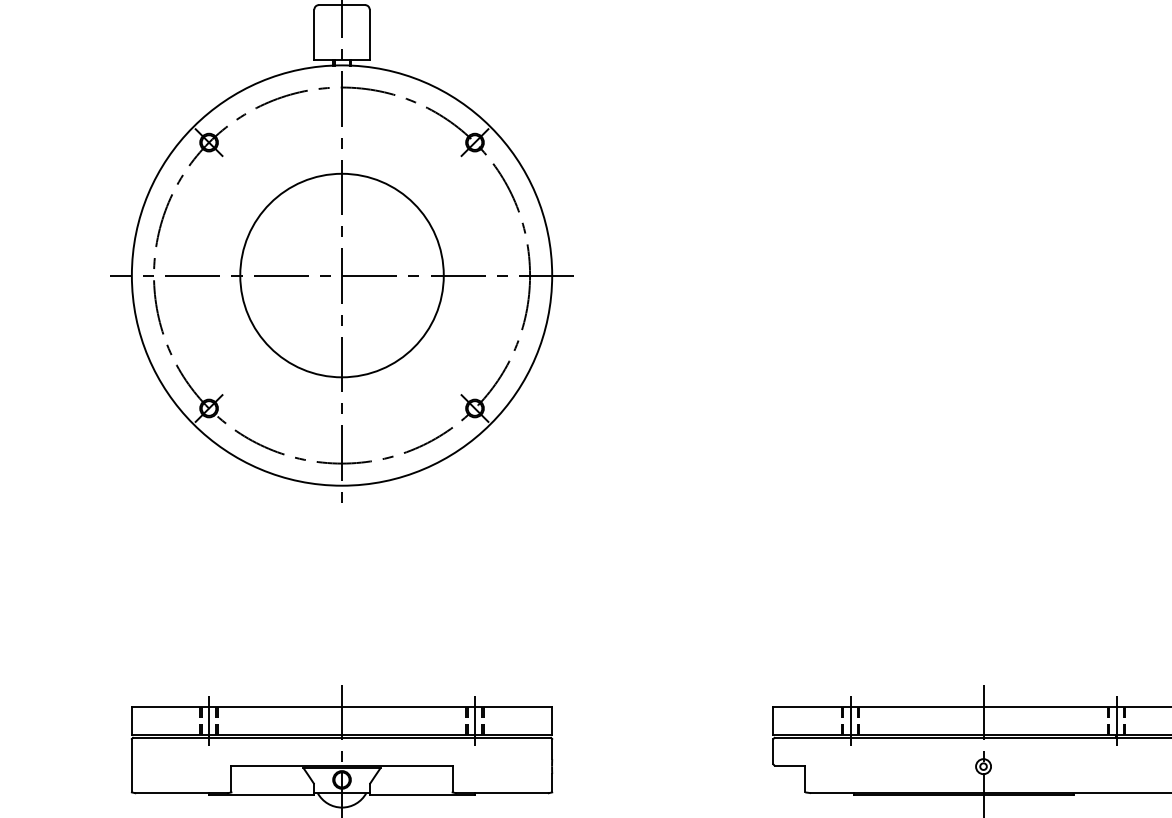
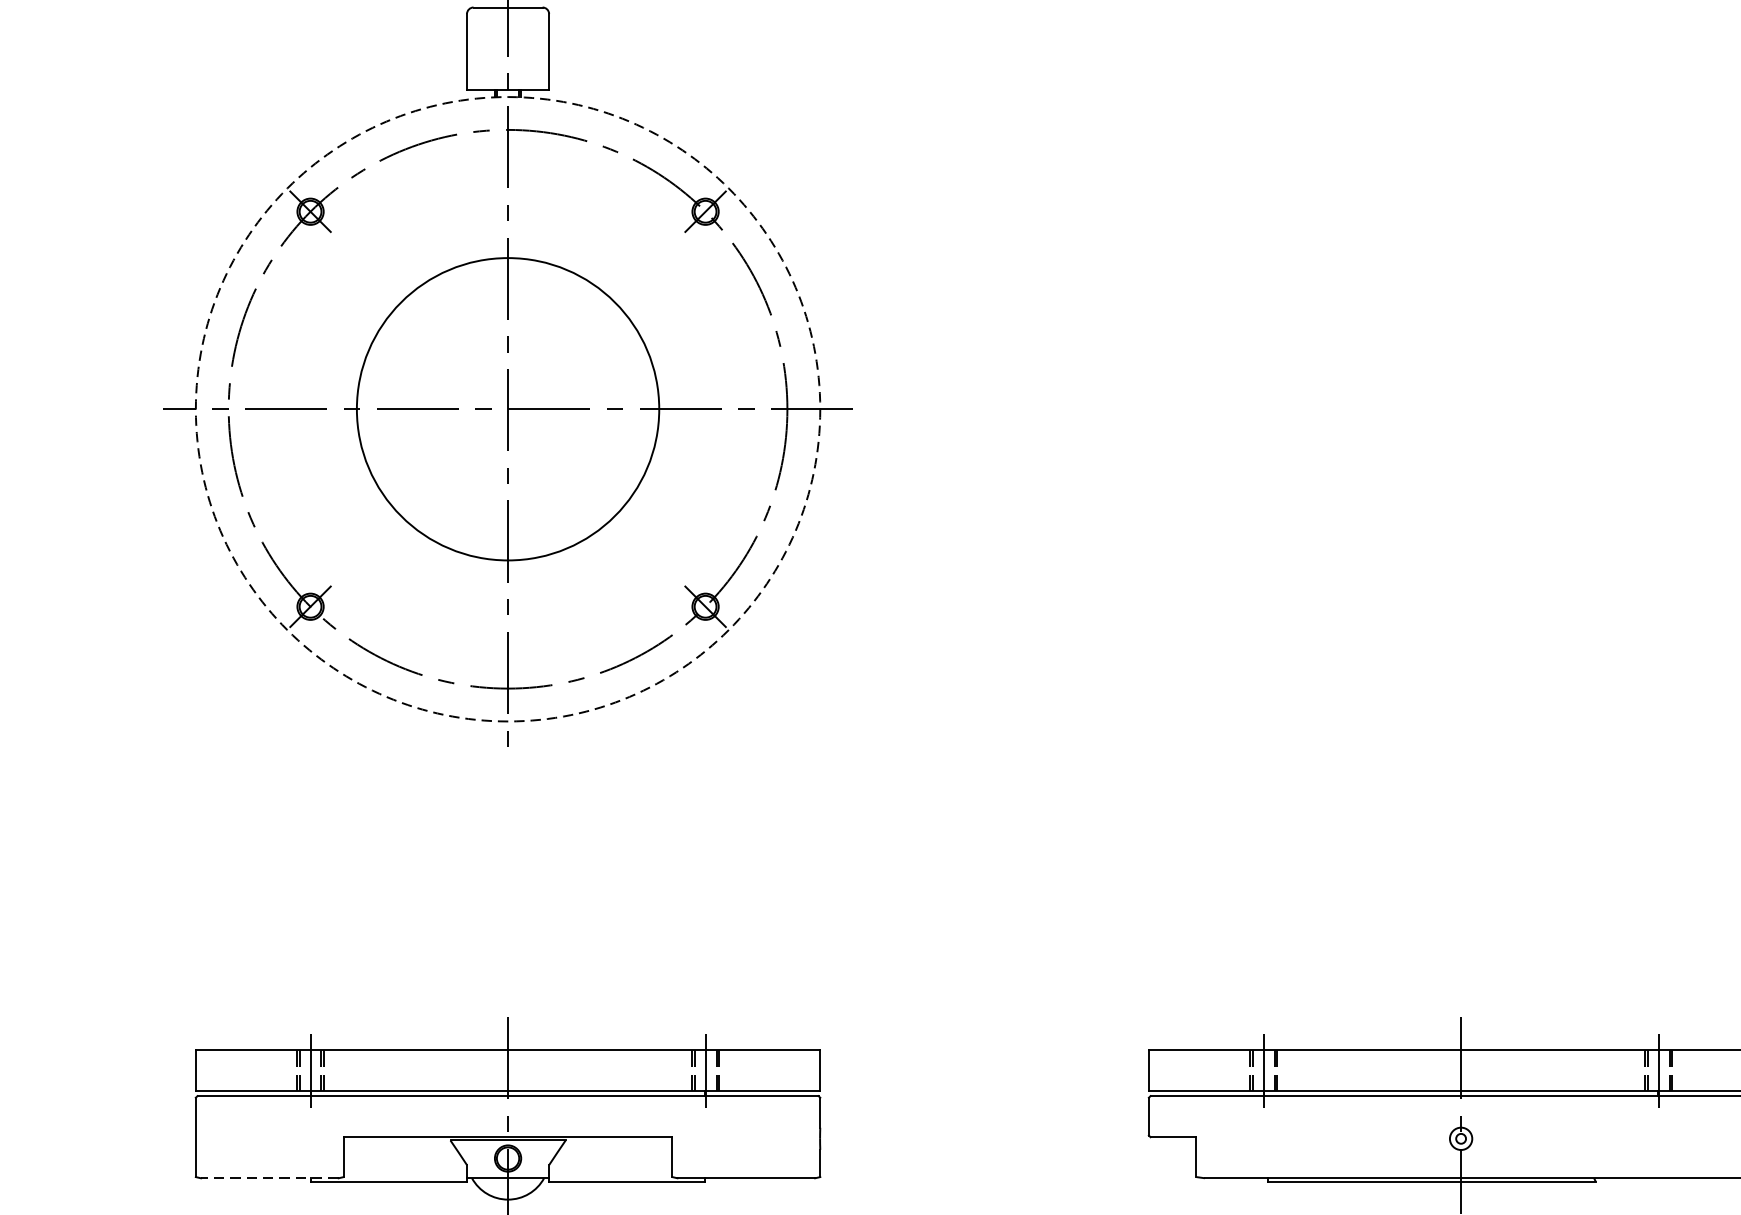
circle: (341, 275) -> (507, 409), solid -> dashed
line: (181, 793) -> (269, 1178), solid -> dashed

